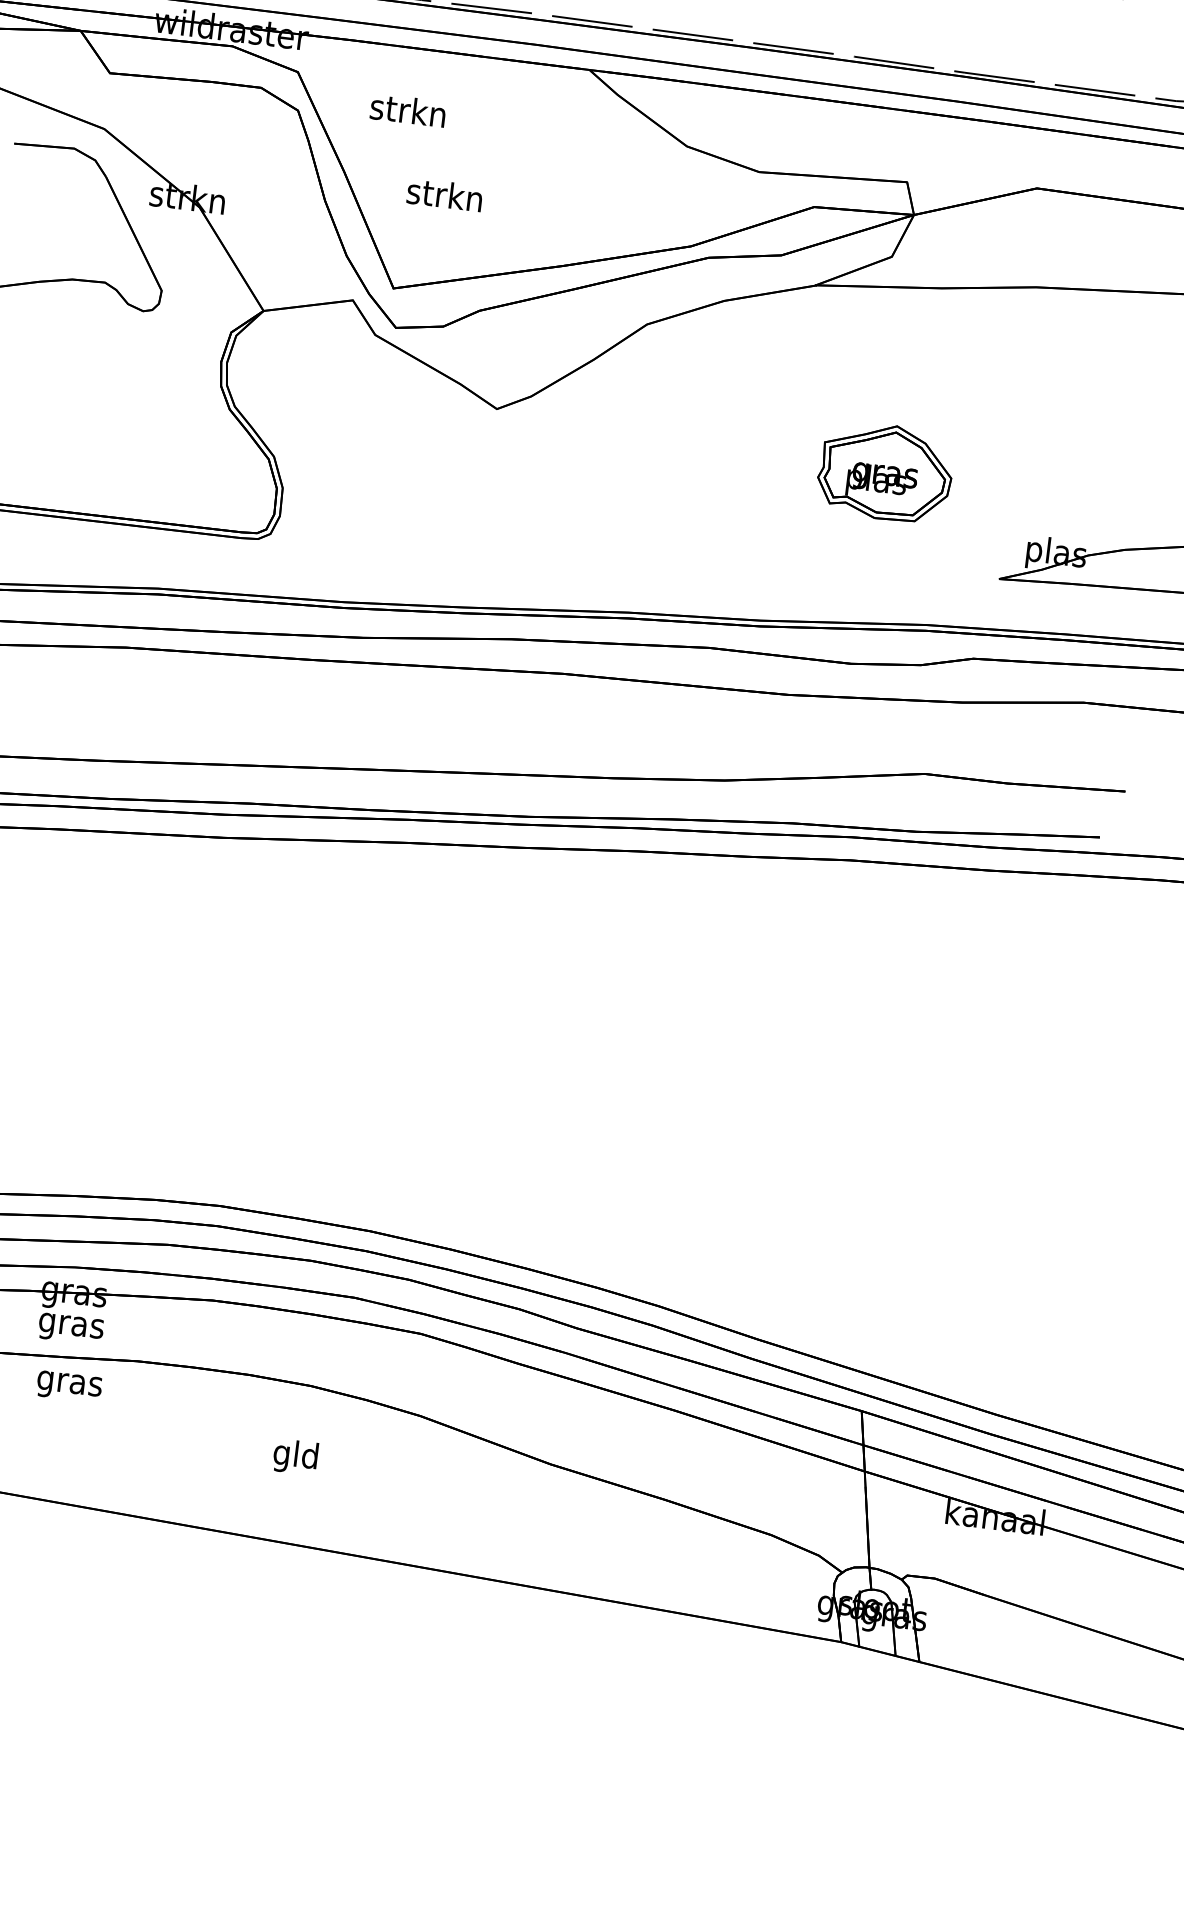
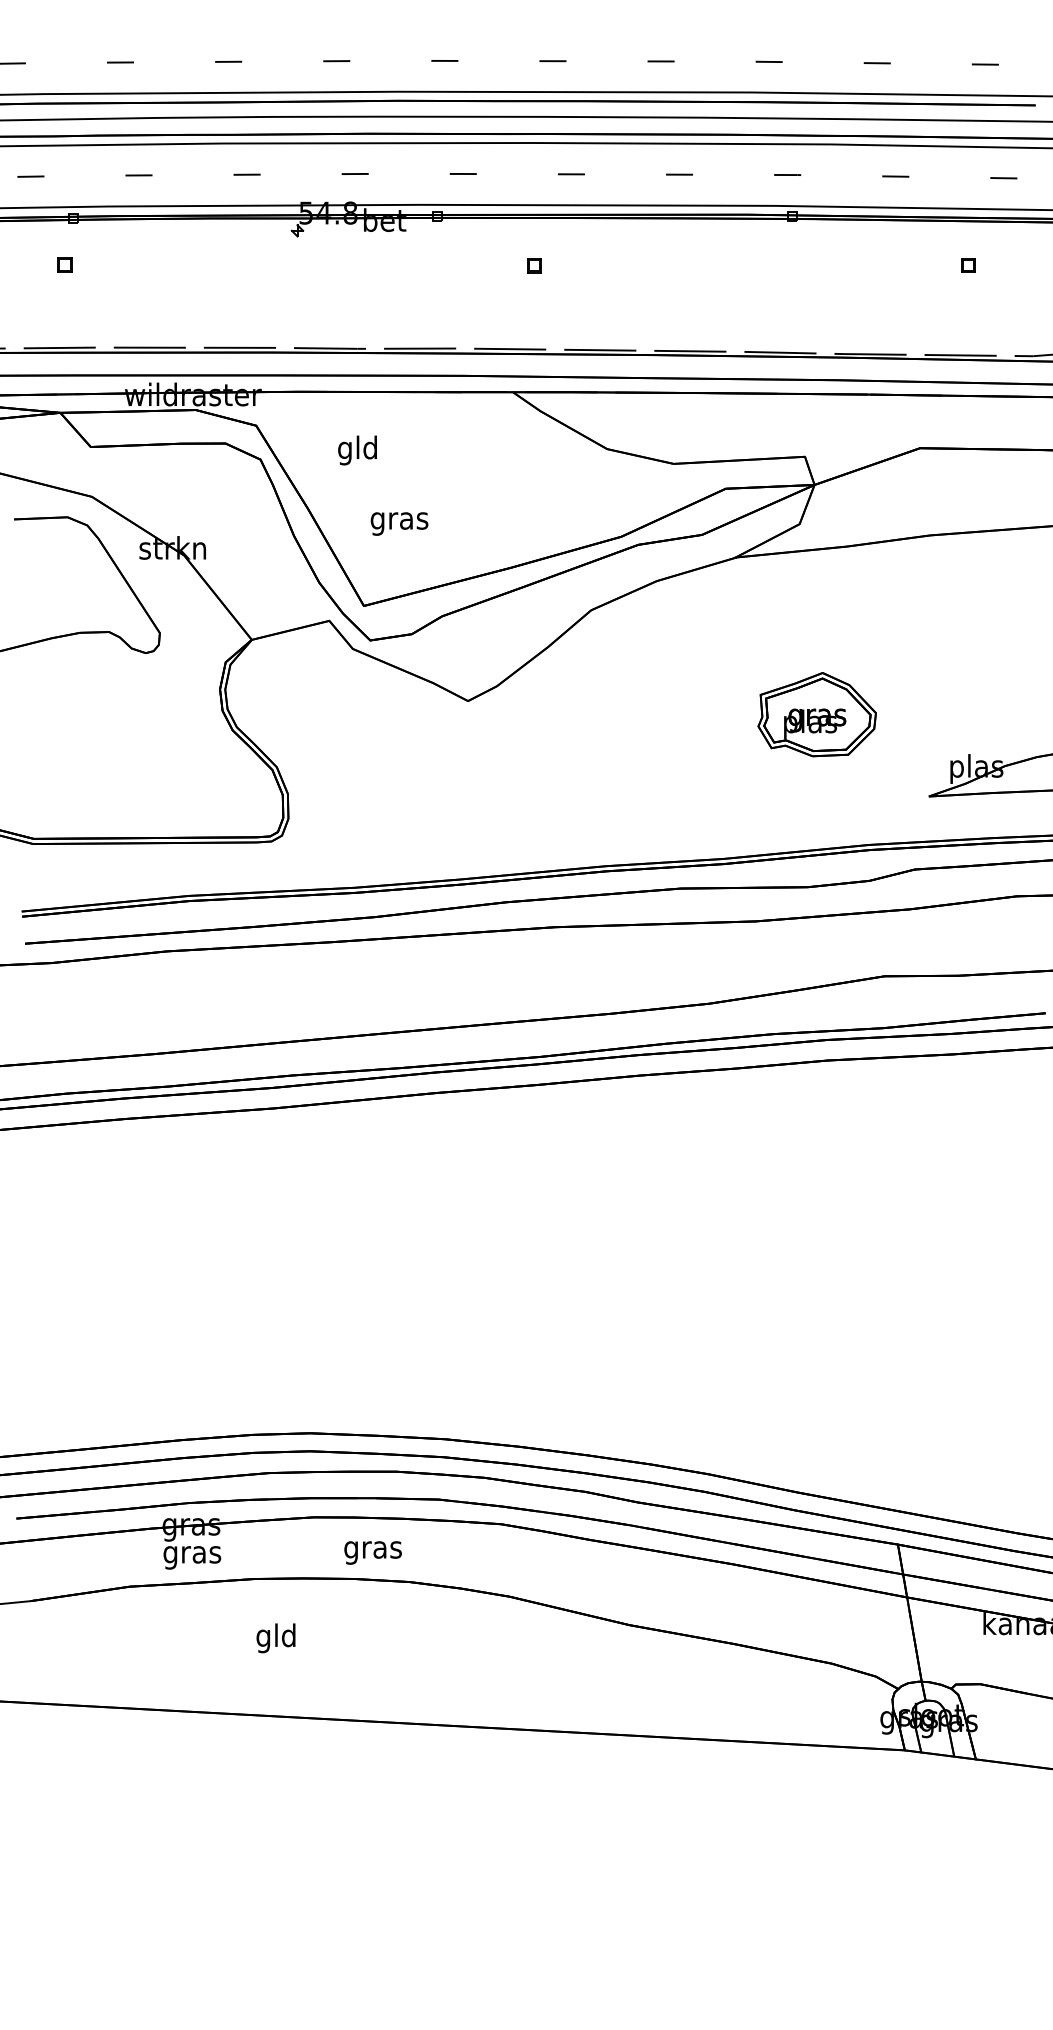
text: (407, 113) -> (357, 450), strkn -> gld
text: (443, 197) -> (398, 520), strkn -> gras
text: (68, 1386) -> (372, 1552), moved
text: (294, 1457) -> (275, 1638), moved

